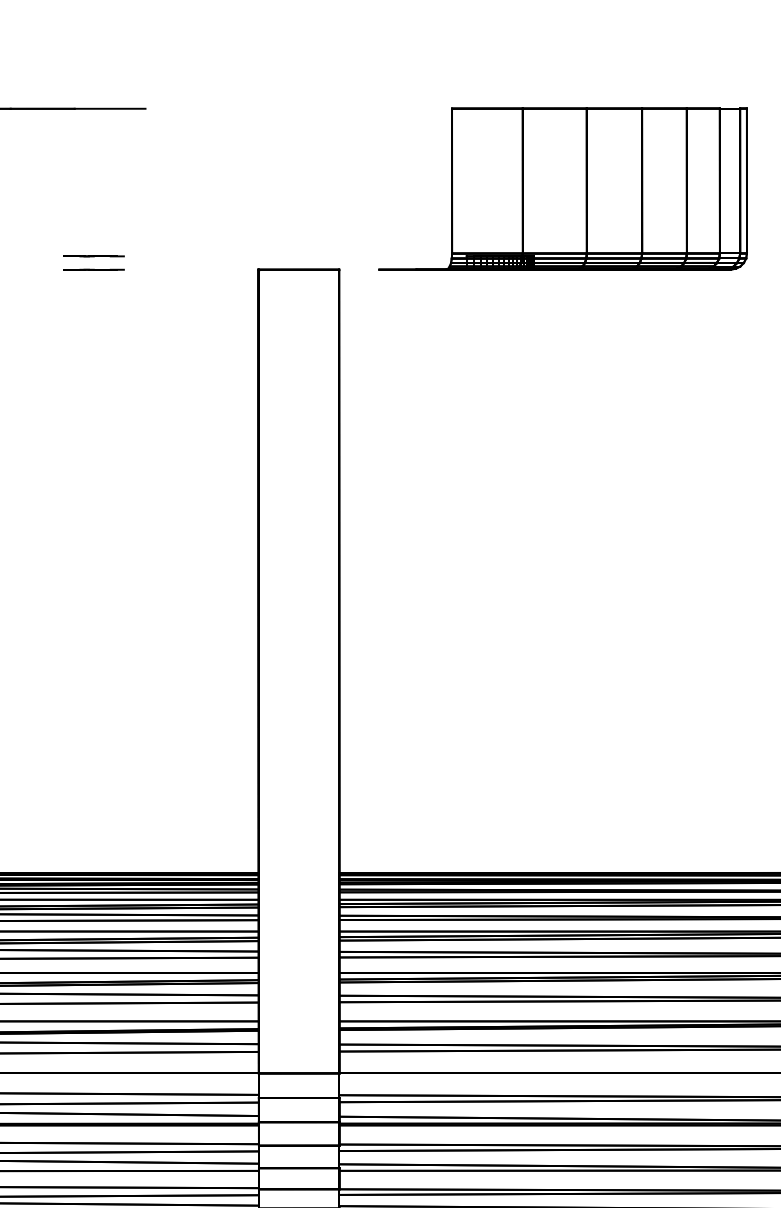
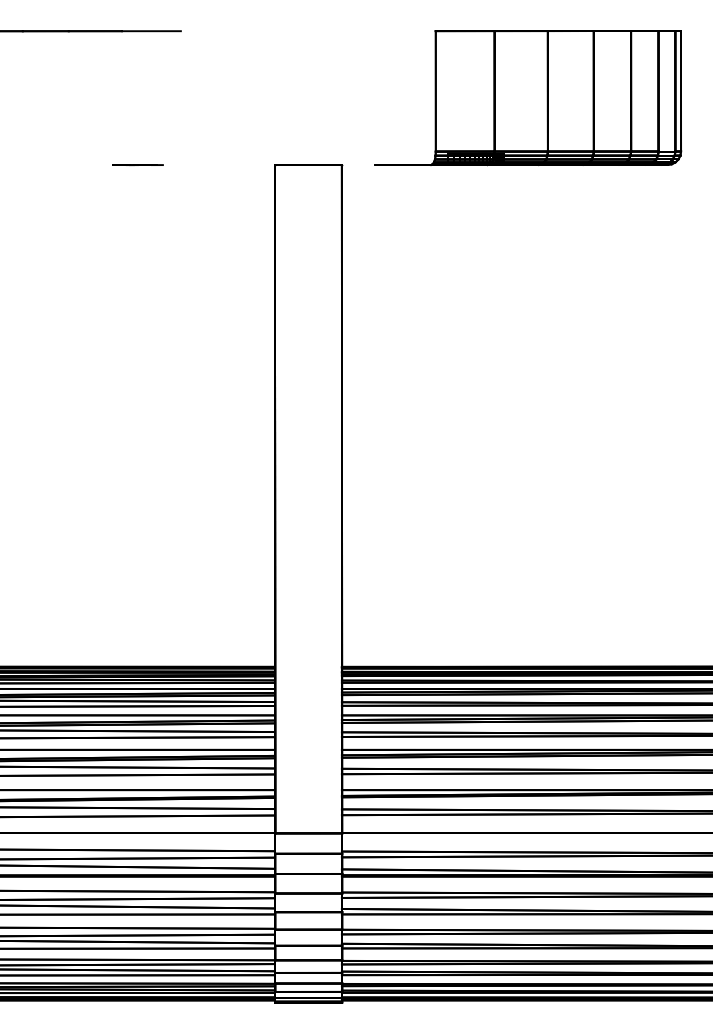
line: (93, 255) -> (137, 153), removed

